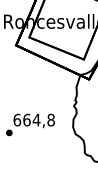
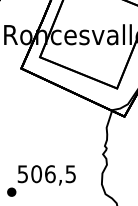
text: (33, 119) -> (45, 173), 664,8 -> 506,5

